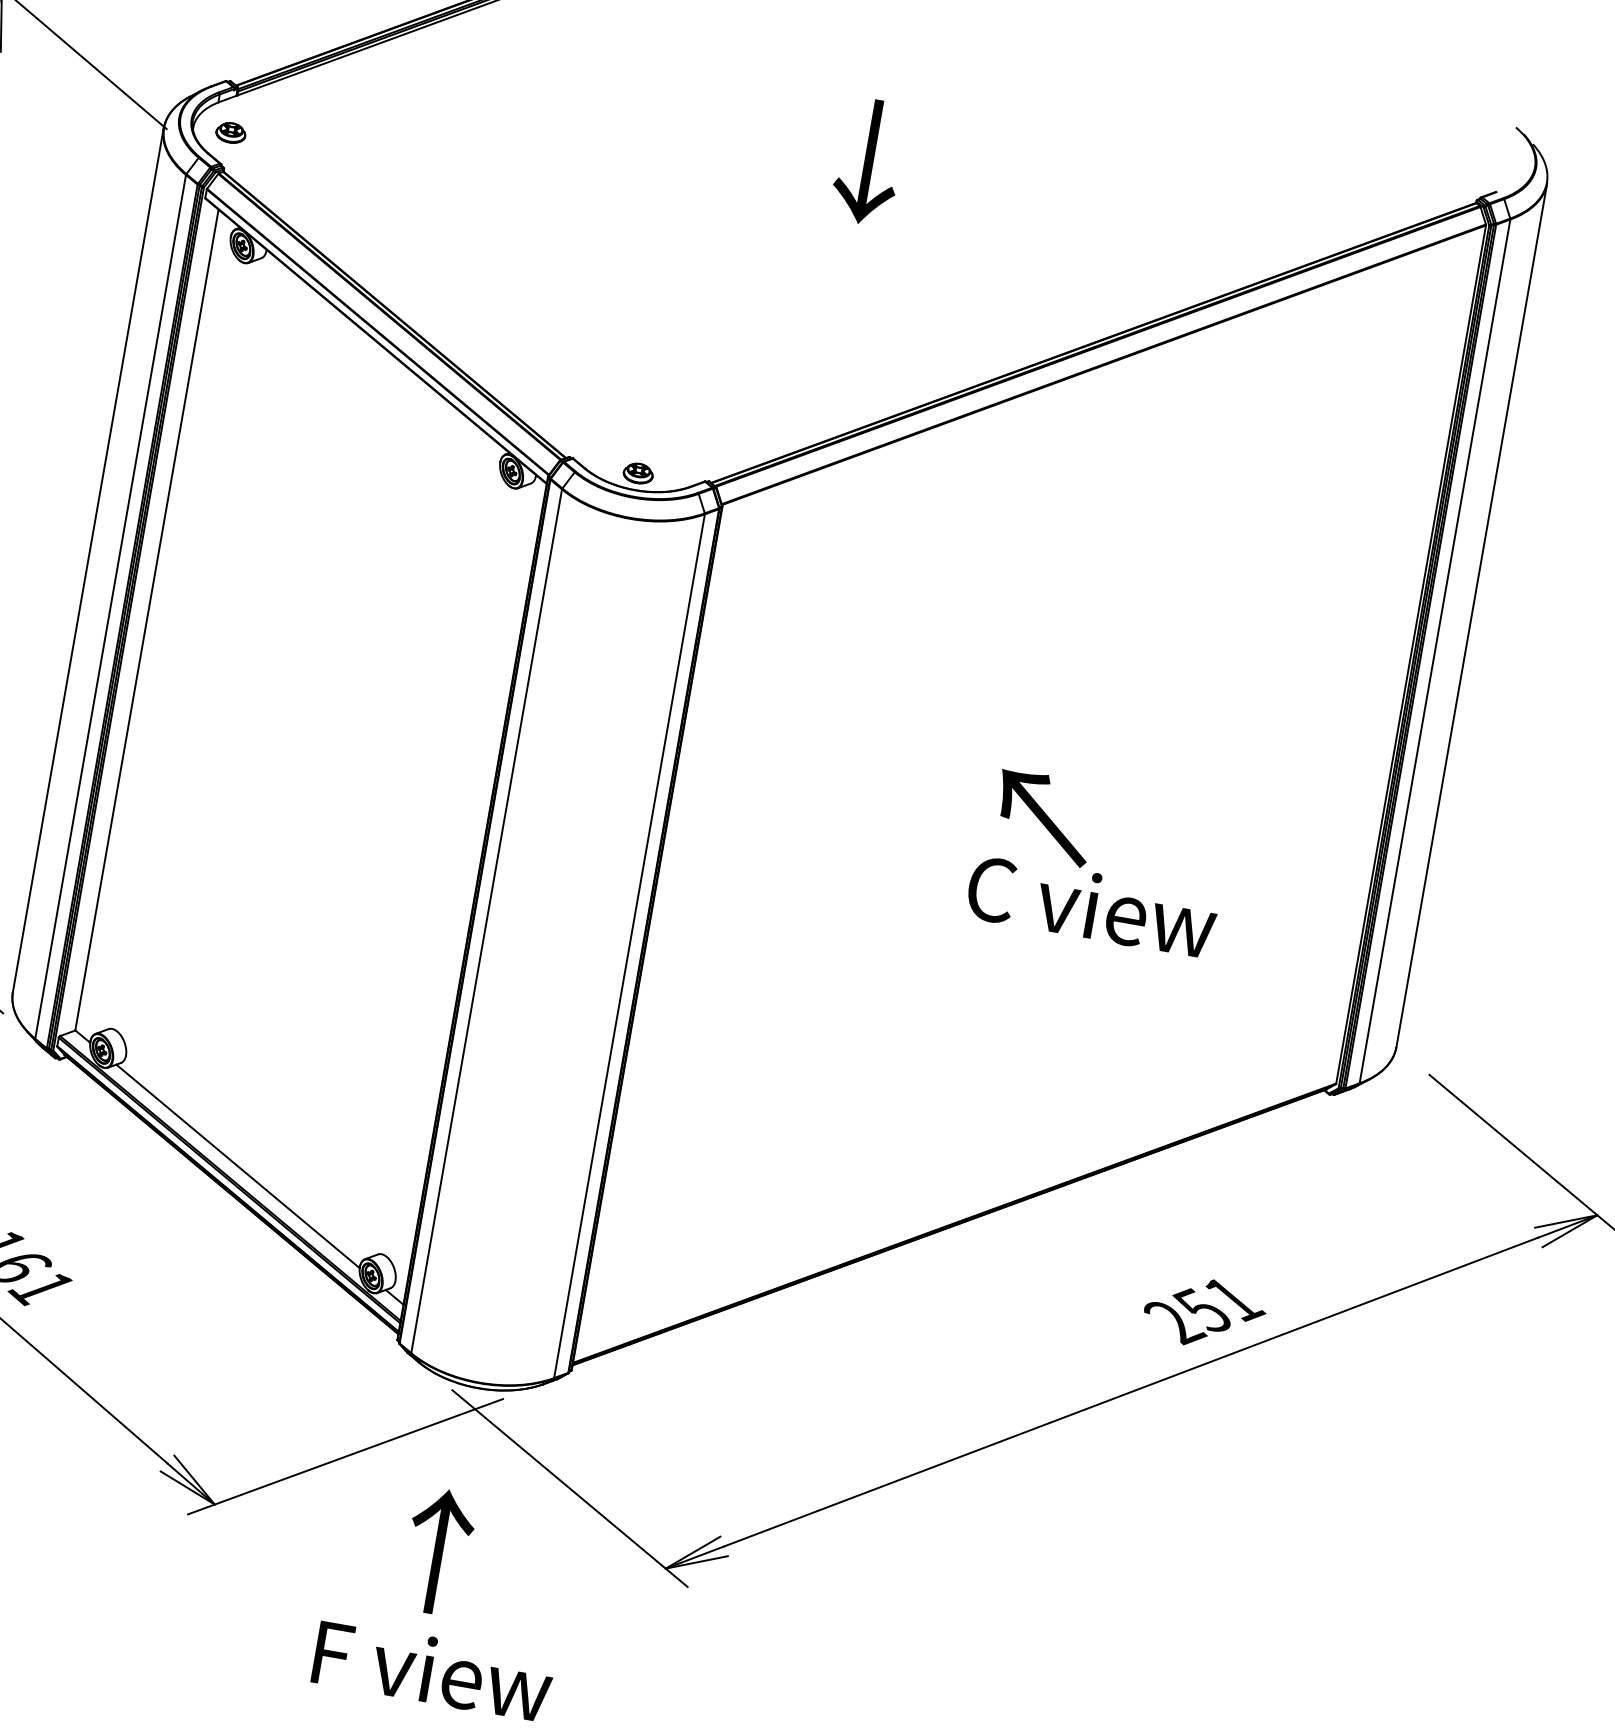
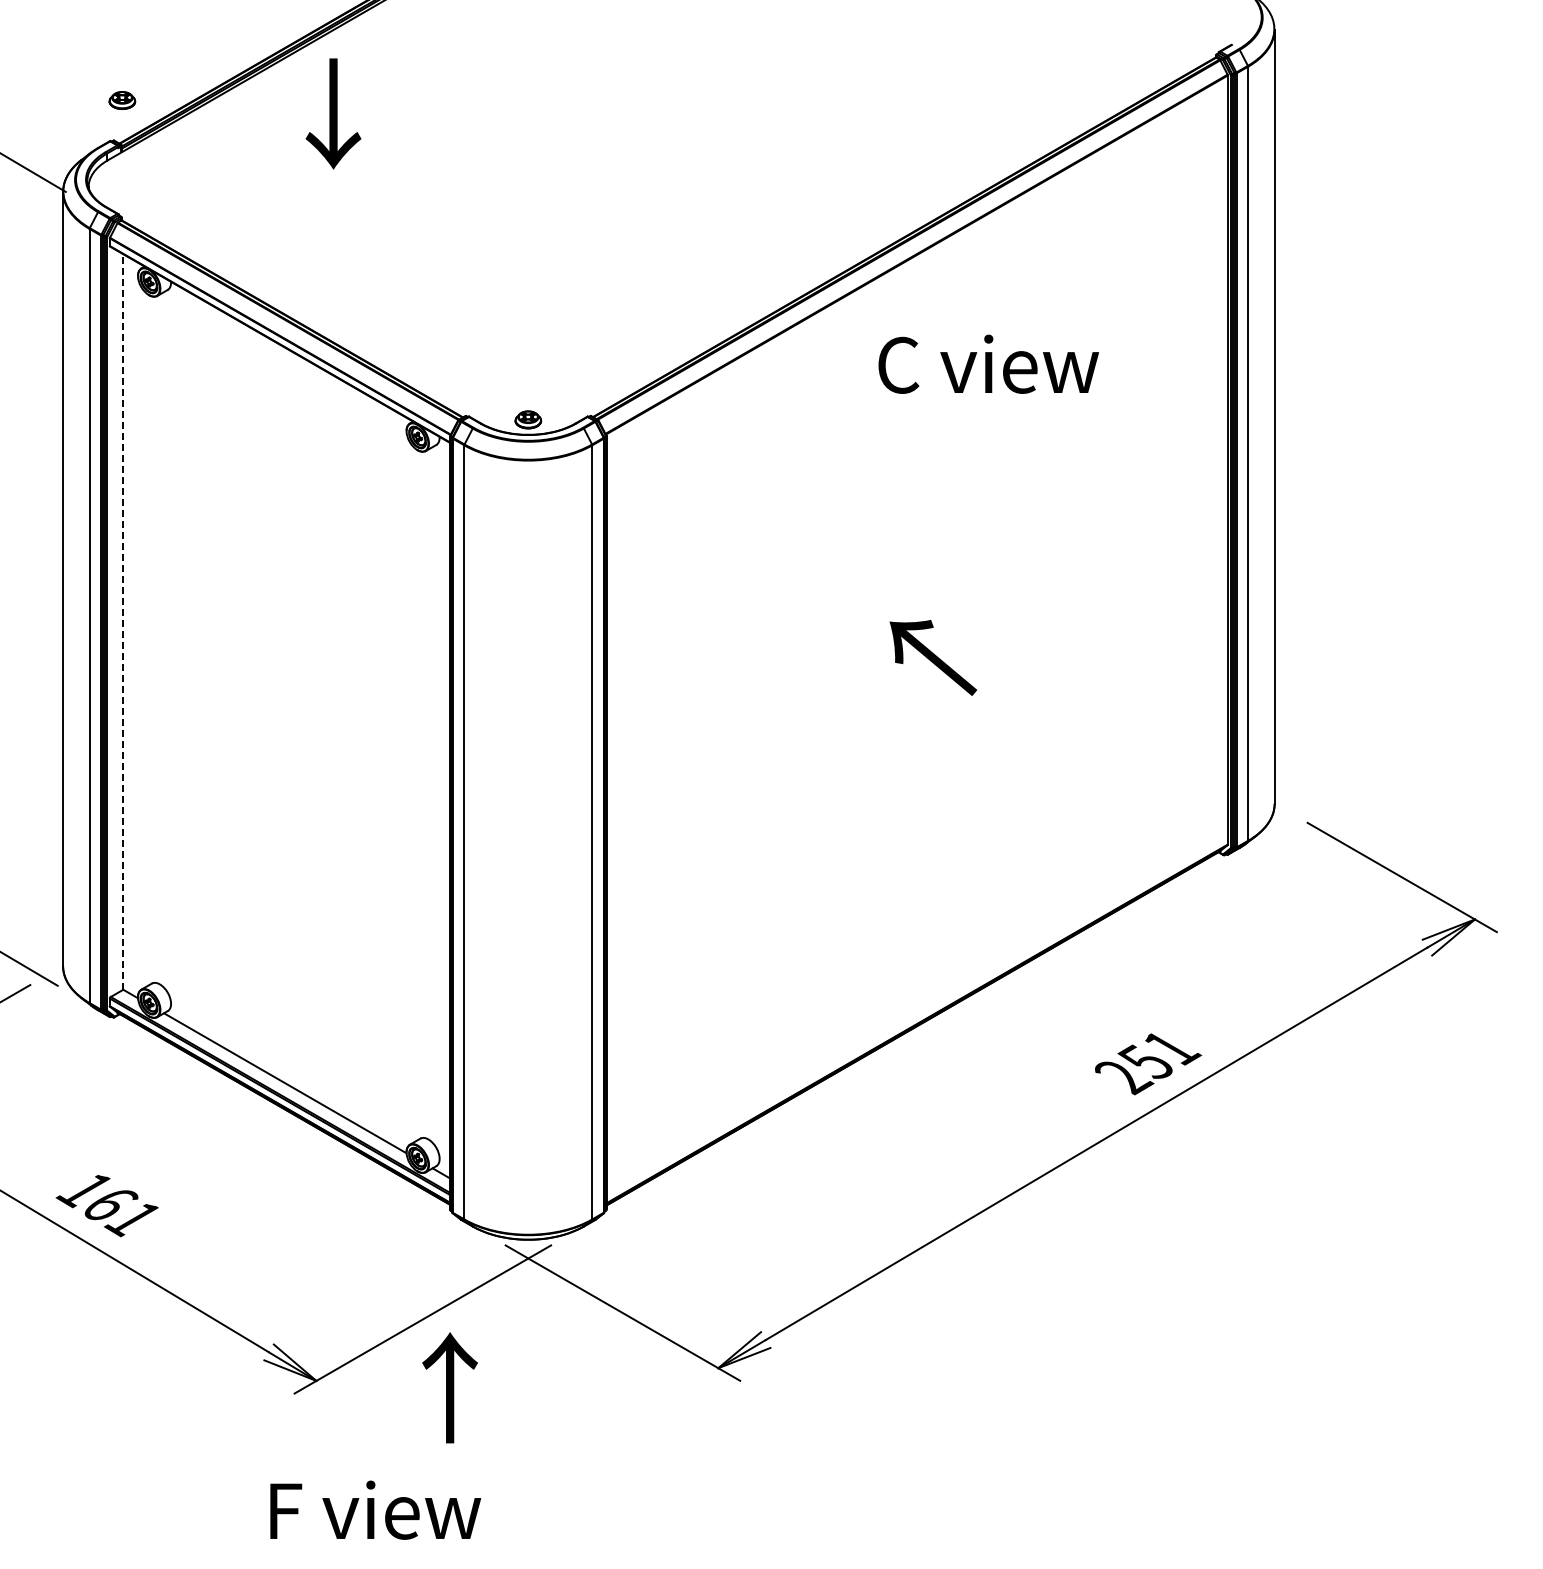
part: (231, 132) -> (122, 100), moved
text: (868, 161) -> (333, 113), moved
line: (147, 619) -> (123, 621), solid -> dashed
text: (1092, 905) -> (988, 363), moved
text: (437, 1551) -> (449, 1387), moved
text: (433, 1669) -> (375, 1509), moved

